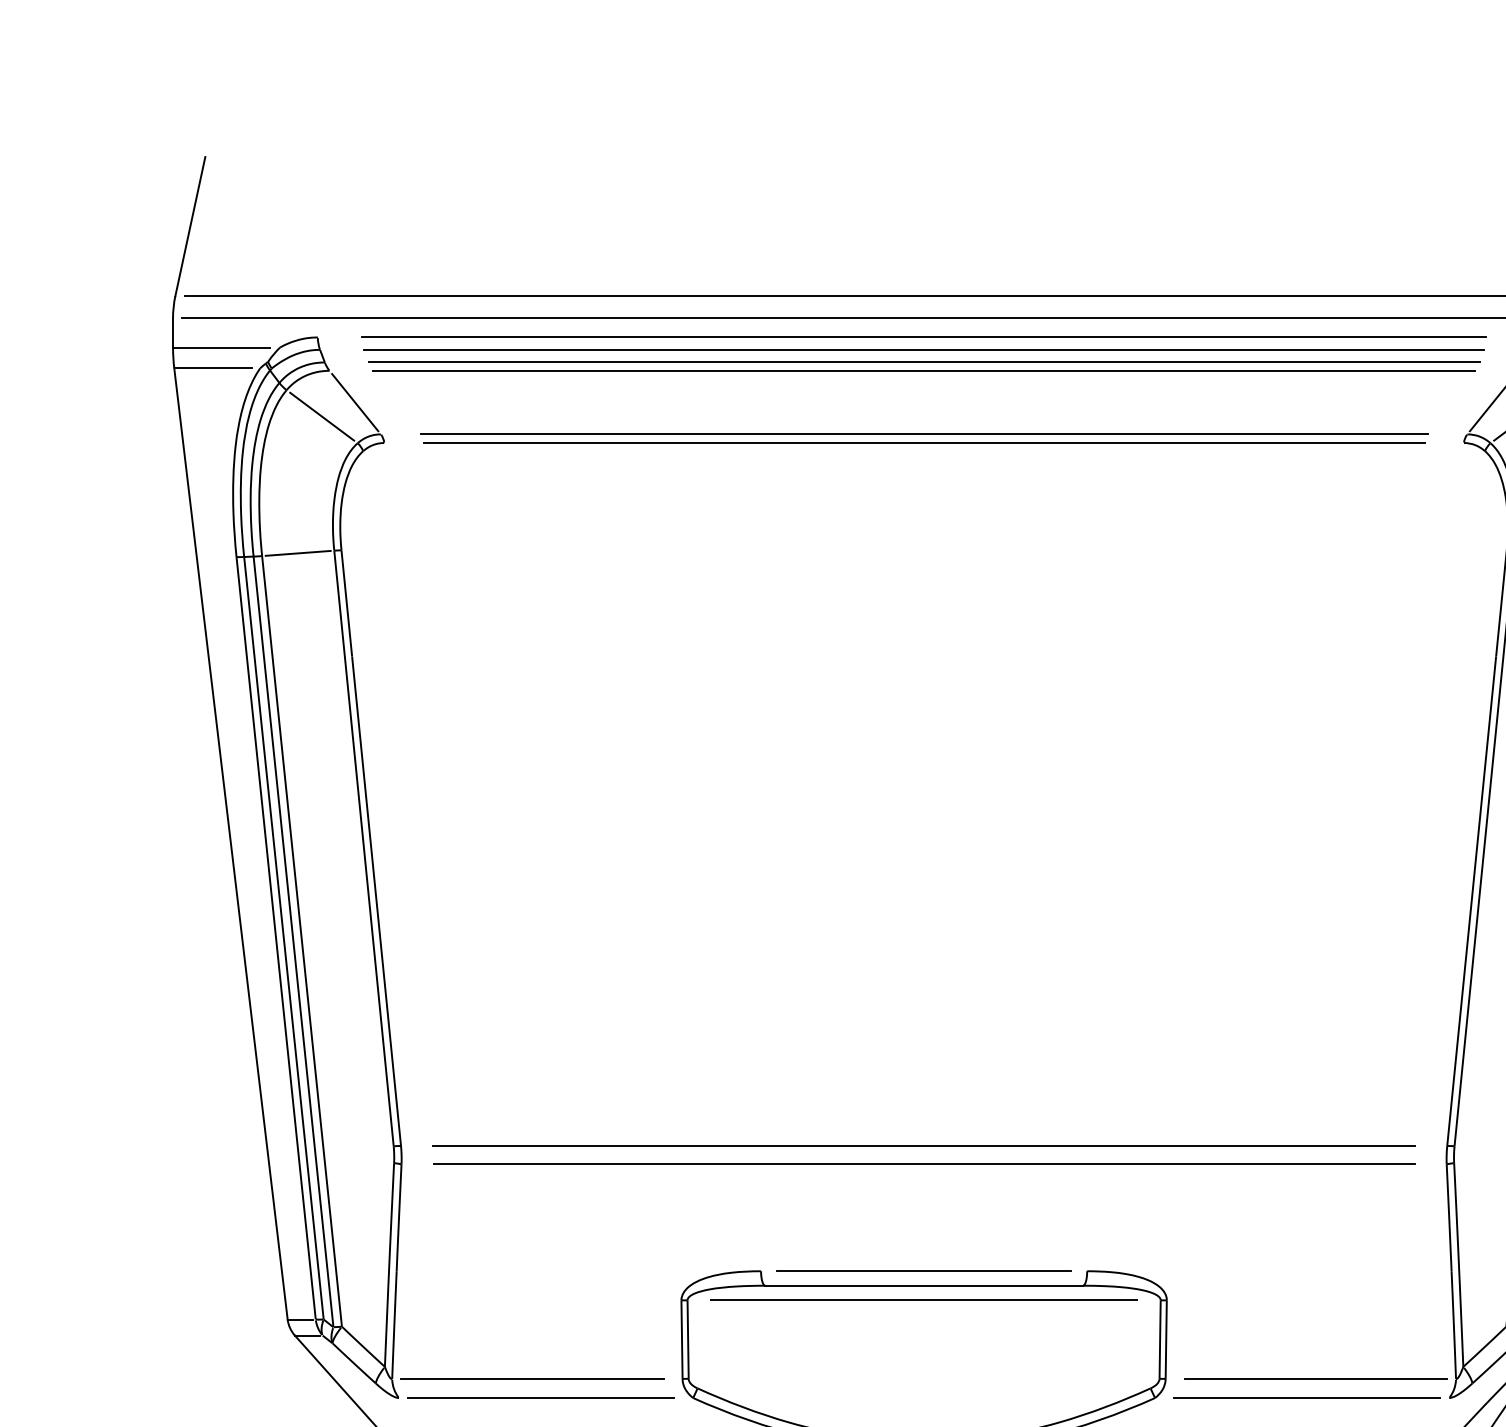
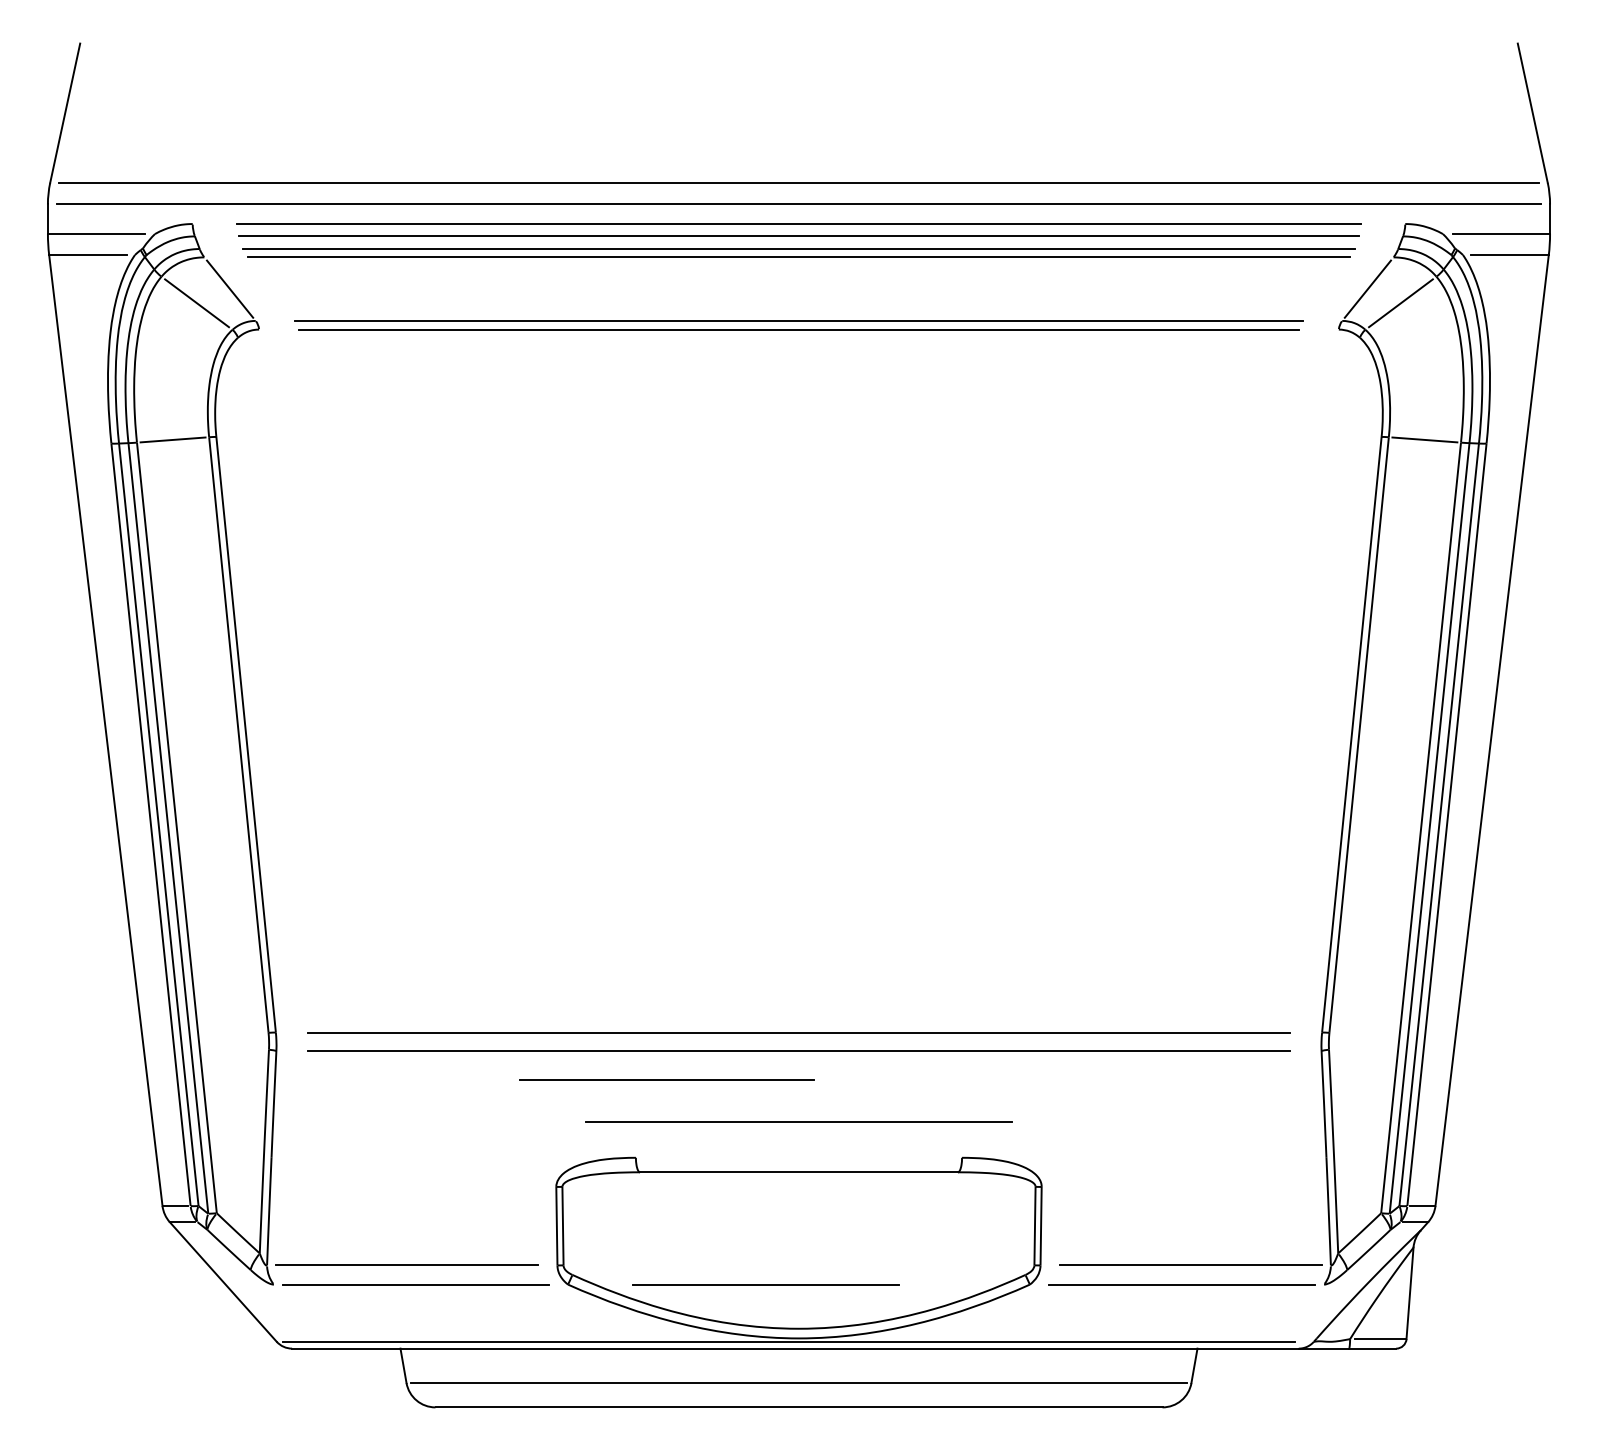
line: (923, 1270) -> (666, 1079), moved
line: (923, 1299) -> (798, 1121), moved
line: (890, 1397) -> (765, 1284), added

